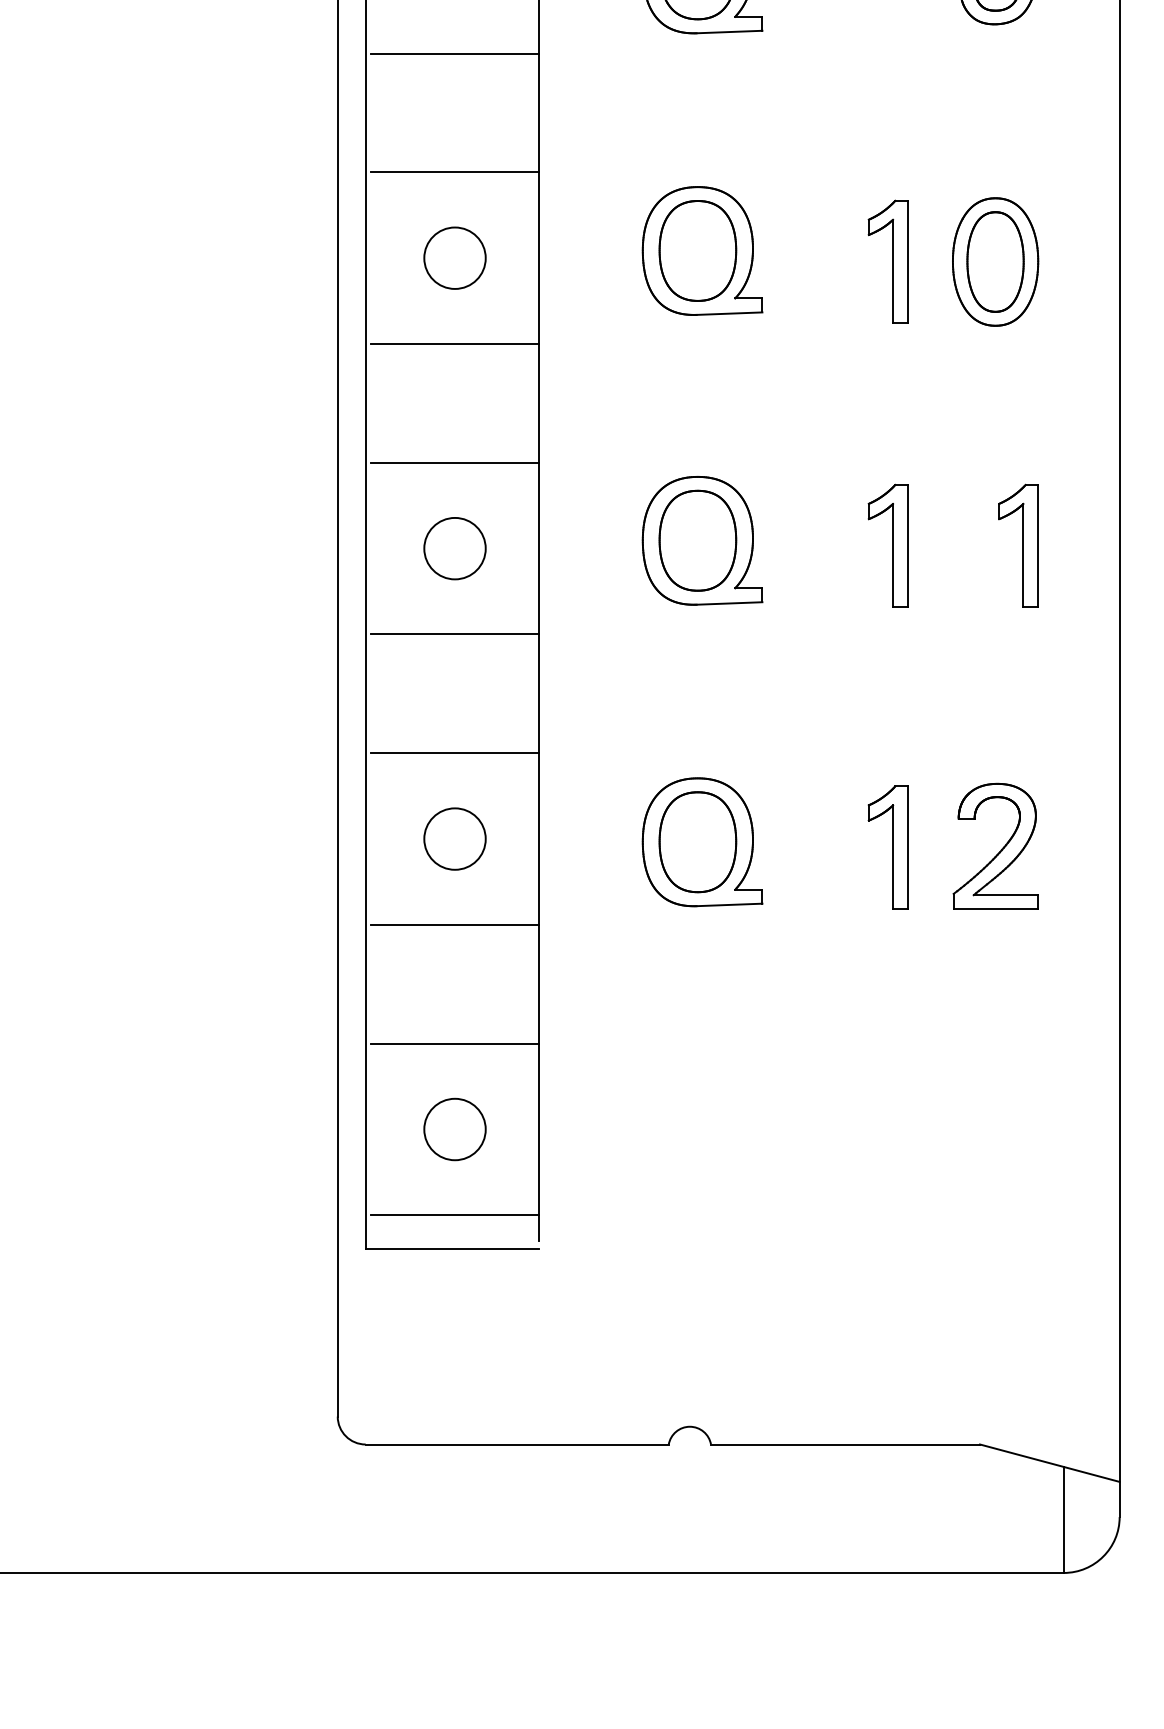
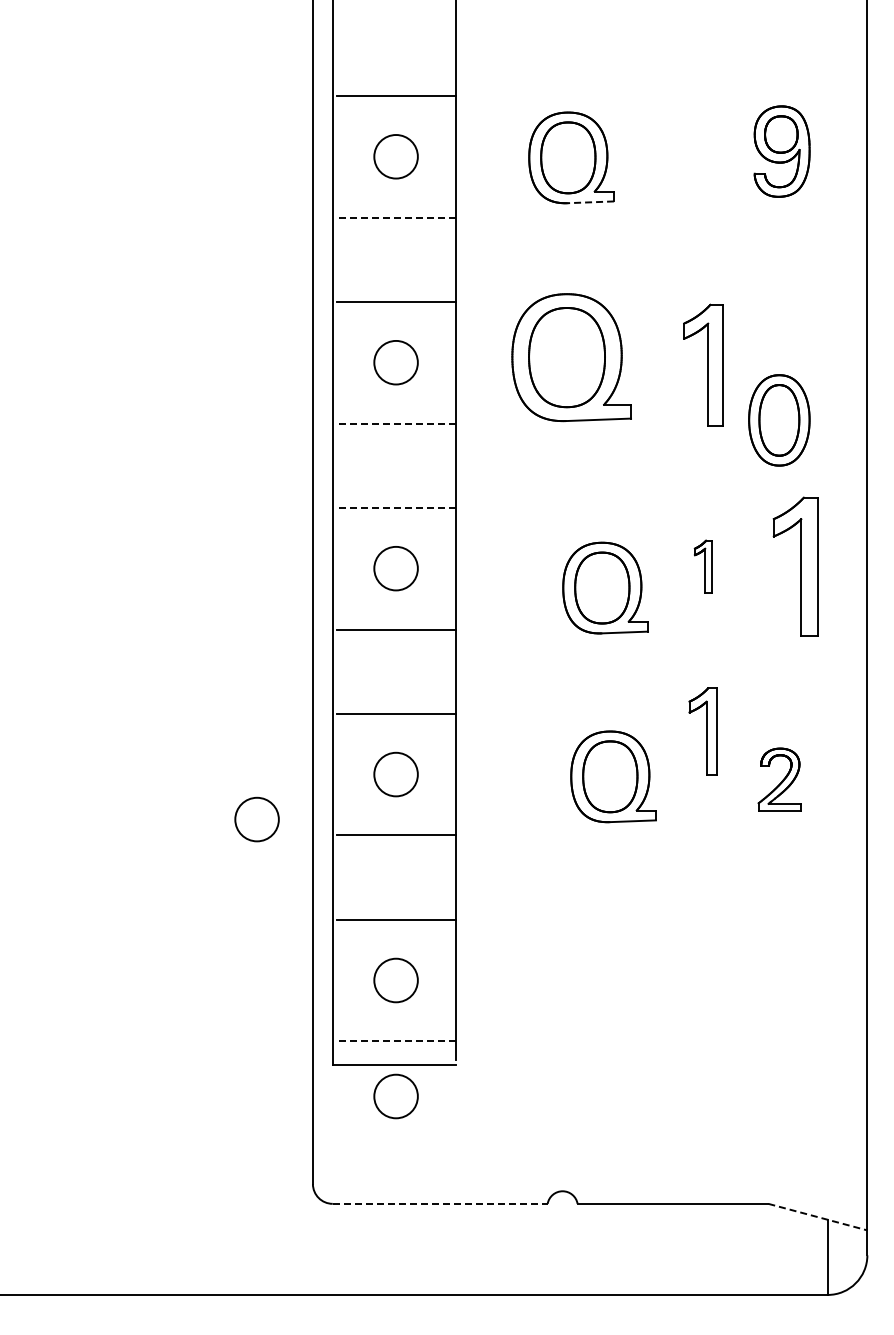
line: (729, 32) -> (590, 202), solid -> dashed
line: (454, 53) -> (395, 217), solid -> dashed
part: (702, 250) -> (571, 357), size x1.4
part: (887, 260) -> (702, 364), size x1.4
part: (995, 262) -> (779, 420), moved
line: (454, 343) -> (395, 423), solid -> dashed
line: (454, 462) -> (395, 507), solid -> dashed
part: (702, 539) -> (605, 587), moved
part: (887, 545) -> (702, 566), size x0.6
part: (1018, 545) -> (795, 566), size x1.6
part: (702, 841) -> (613, 776), moved
part: (995, 846) -> (779, 779), size x0.7
part: (887, 847) -> (702, 731), moved
circle: (258, 902) -> (256, 819), added
line: (454, 1215) -> (395, 1041), solid -> dashed
circle: (454, 1293) -> (395, 1096), added
line: (517, 1443) -> (440, 1203), solid -> dashed
line: (1050, 1463) -> (818, 1217), solid -> dashed

